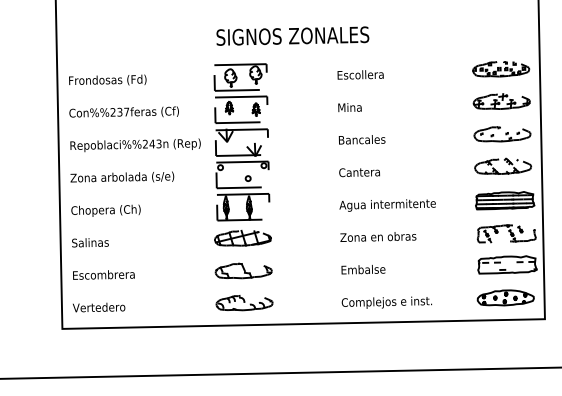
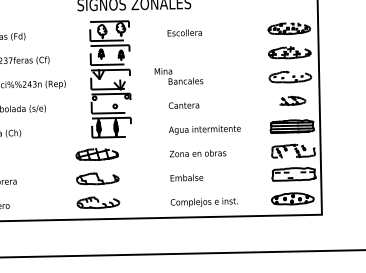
text: (349, 107) -> (163, 71), moved
part: (246, 146) -> (113, 82), moved
part: (503, 165) -> (291, 100), size x0.7

